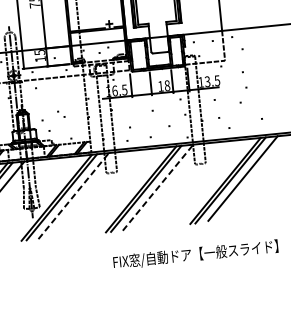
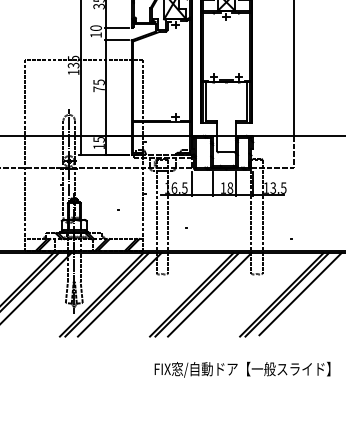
line: (158, 187) -> (210, 294), dashed -> solid
line: (74, 195) -> (120, 294), dashed -> solid

